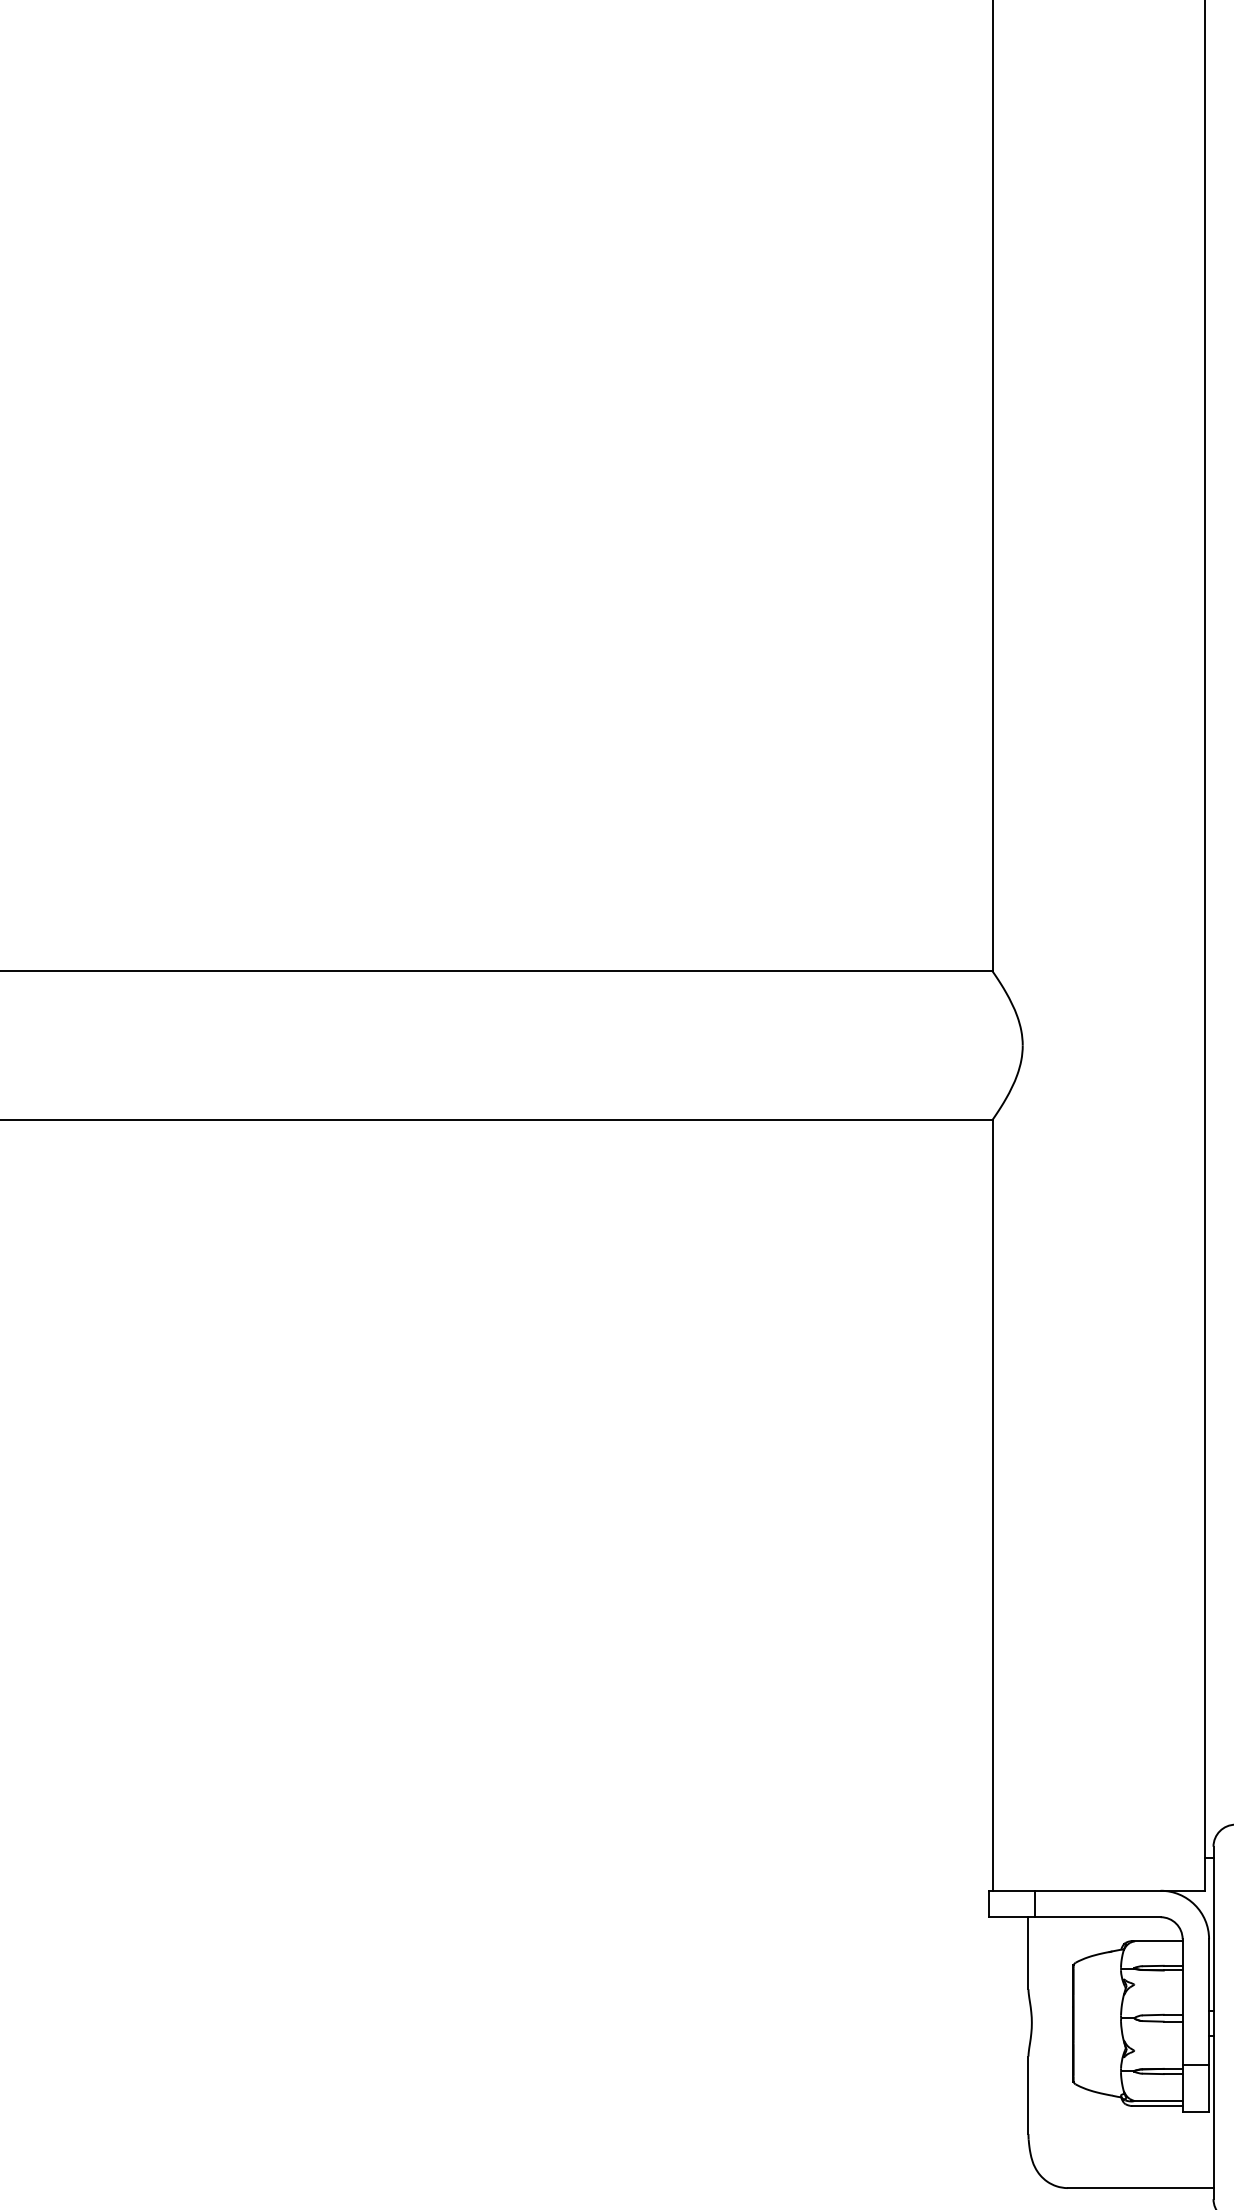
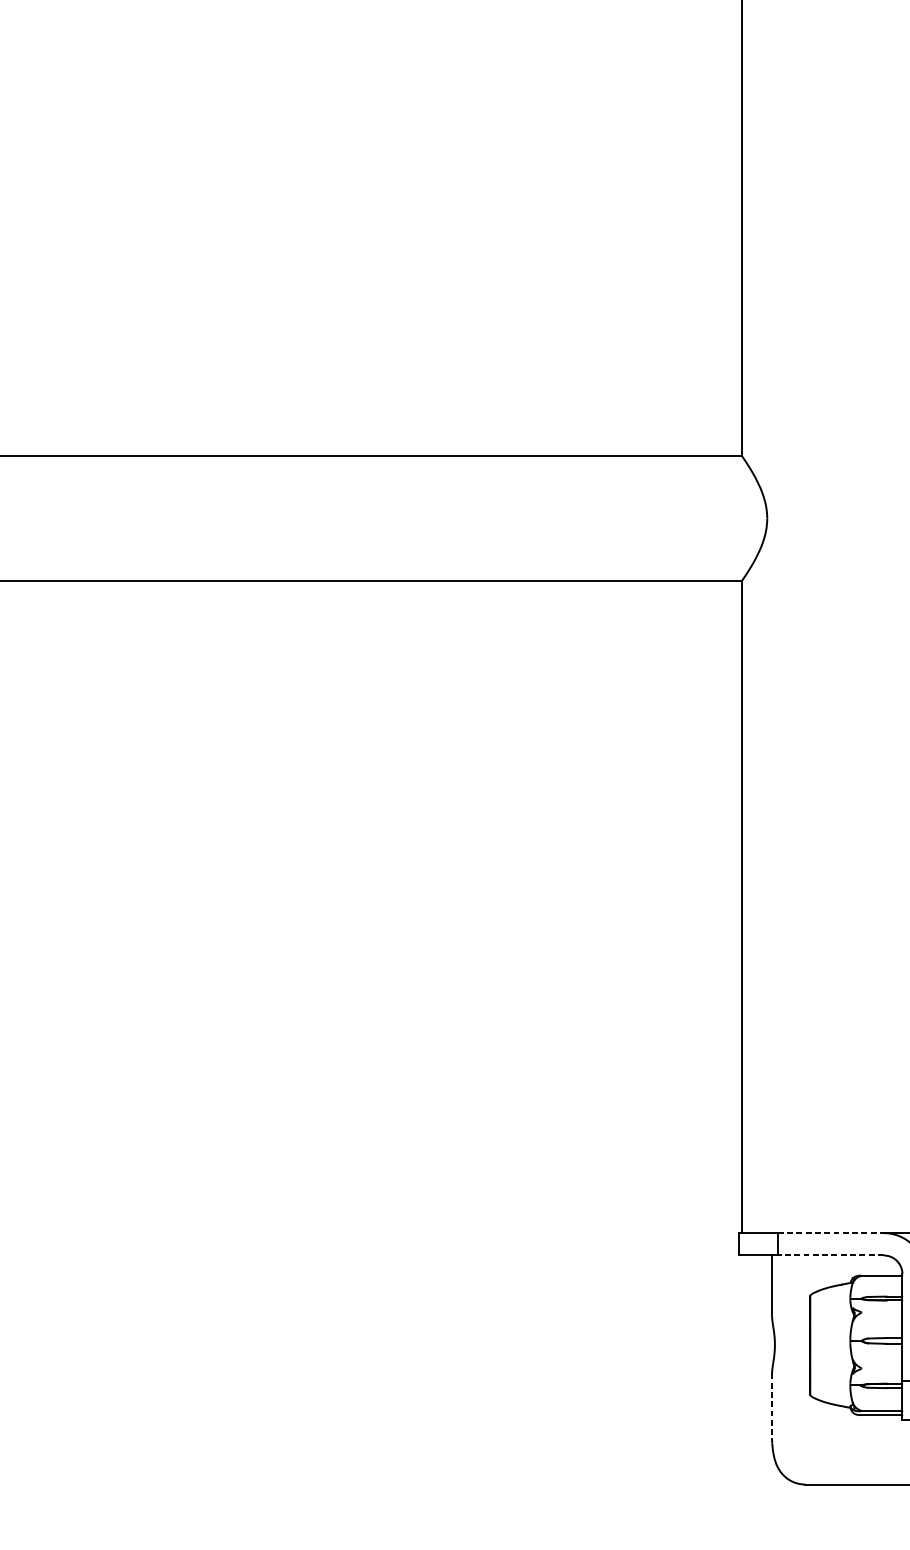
line: (1097, 1890) -> (830, 1232), solid -> dashed
line: (1097, 1917) -> (830, 1255), solid -> dashed
line: (1028, 2095) -> (772, 1406), solid -> dashed

